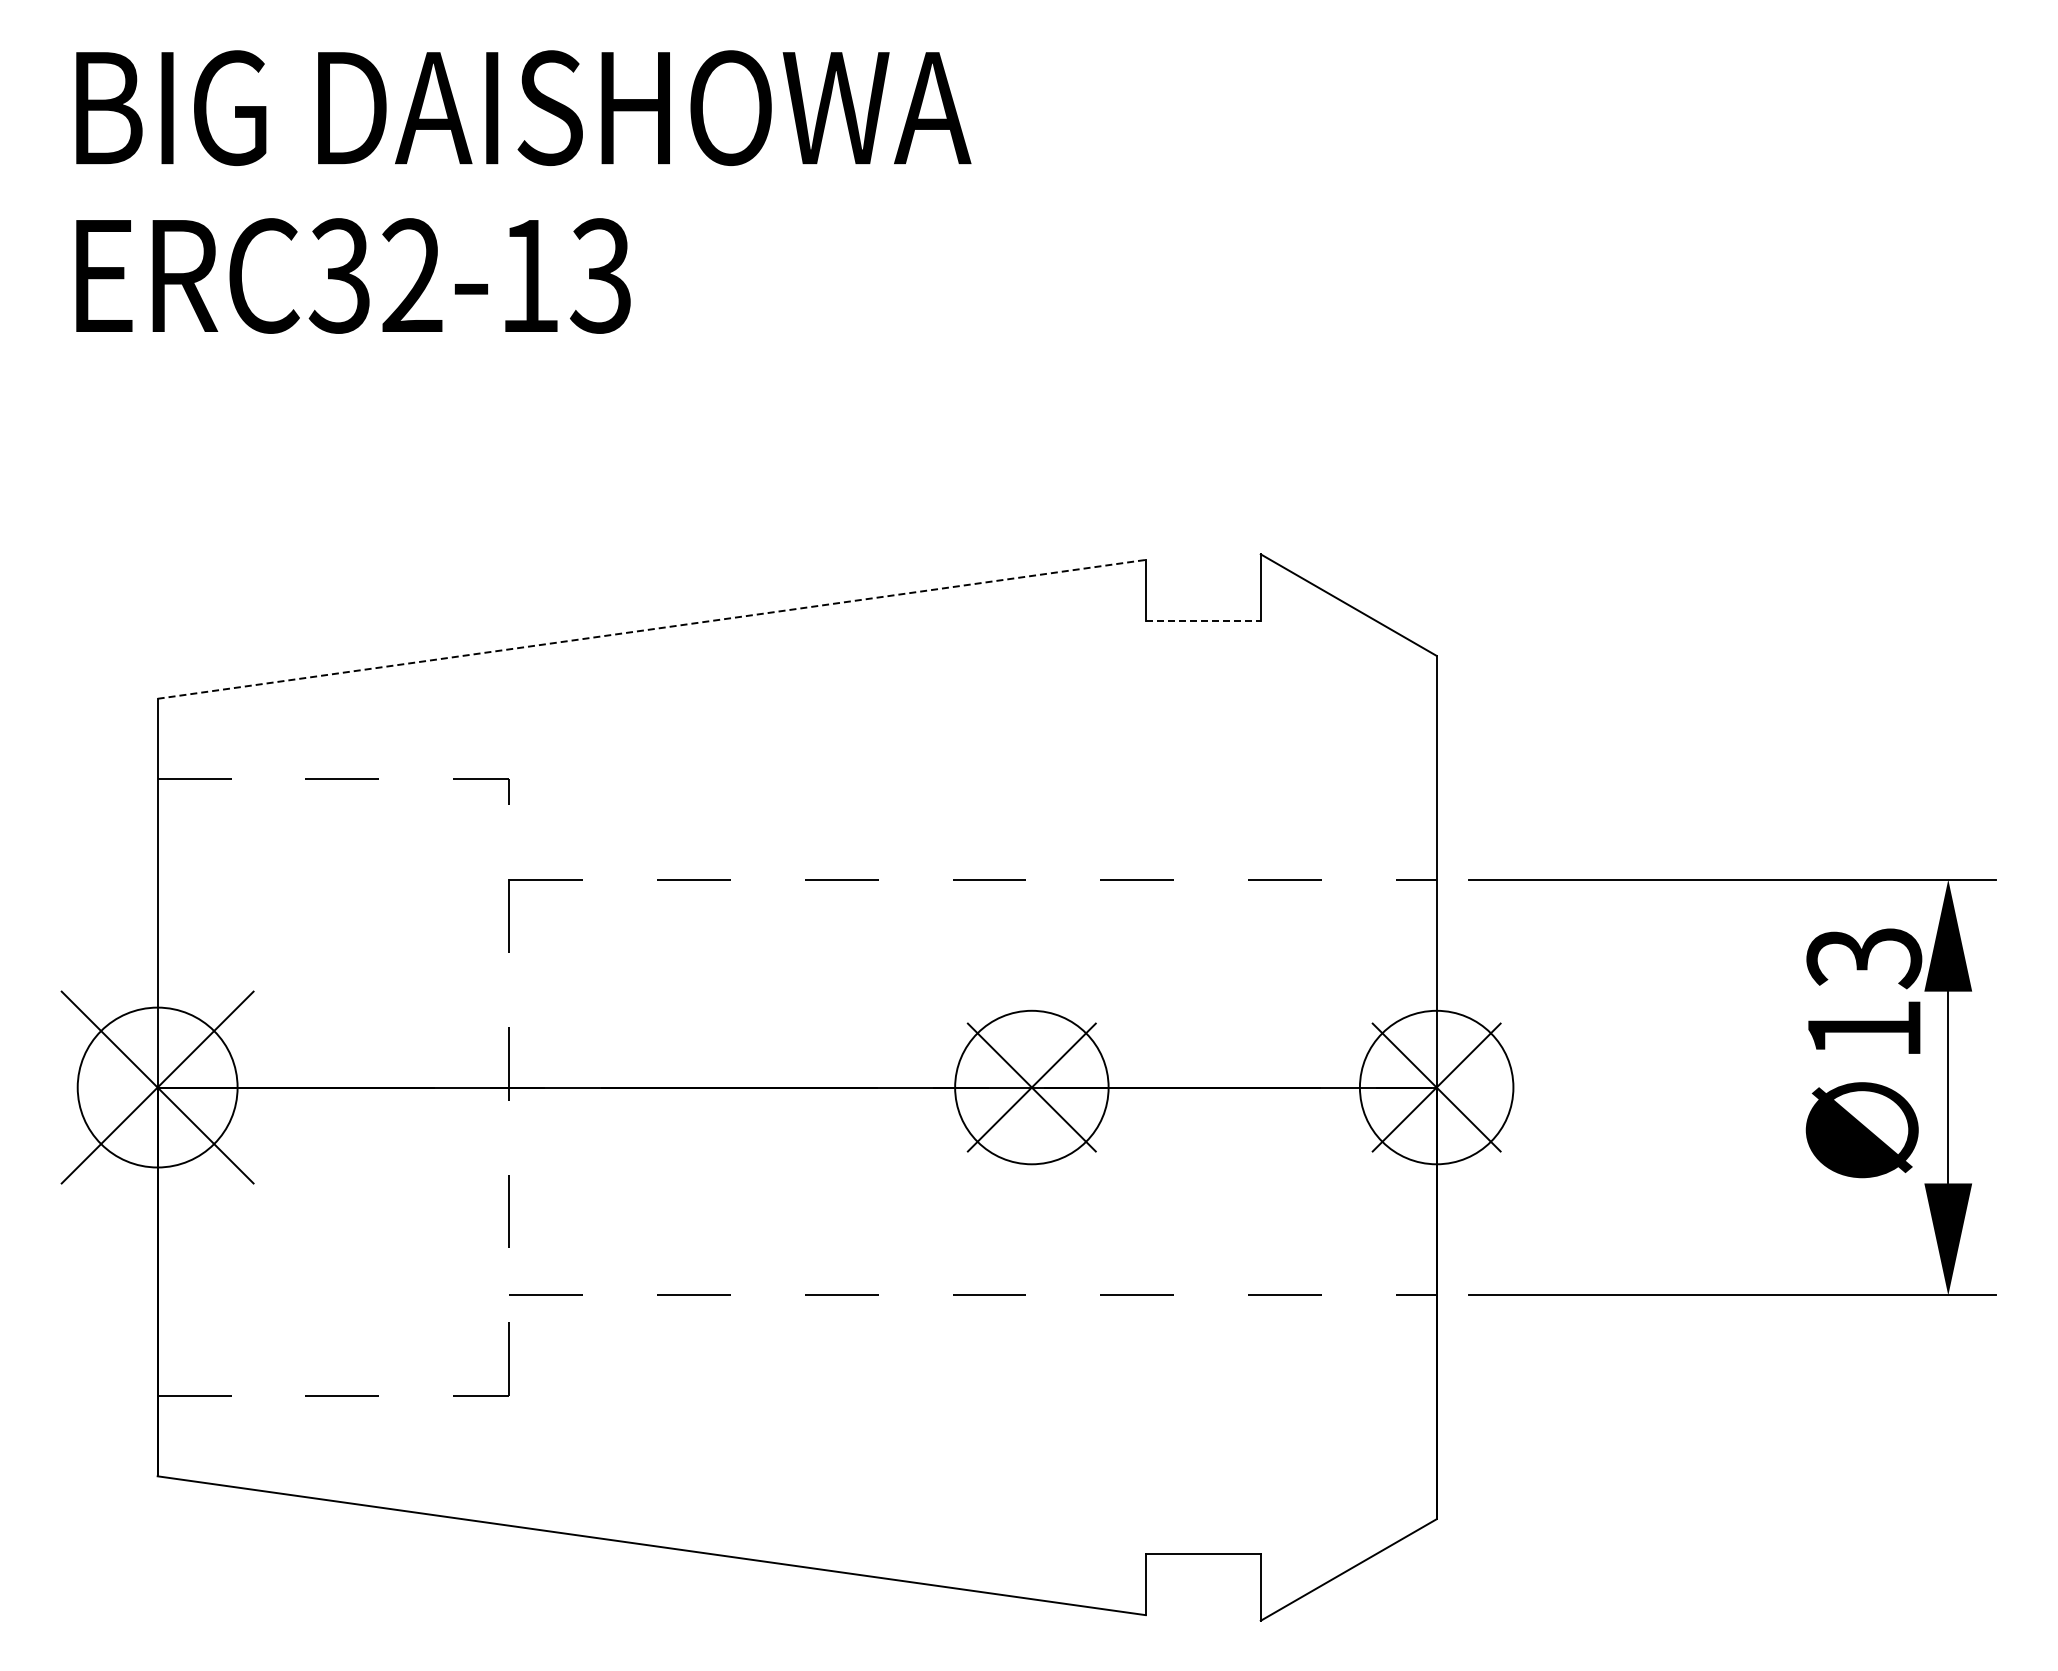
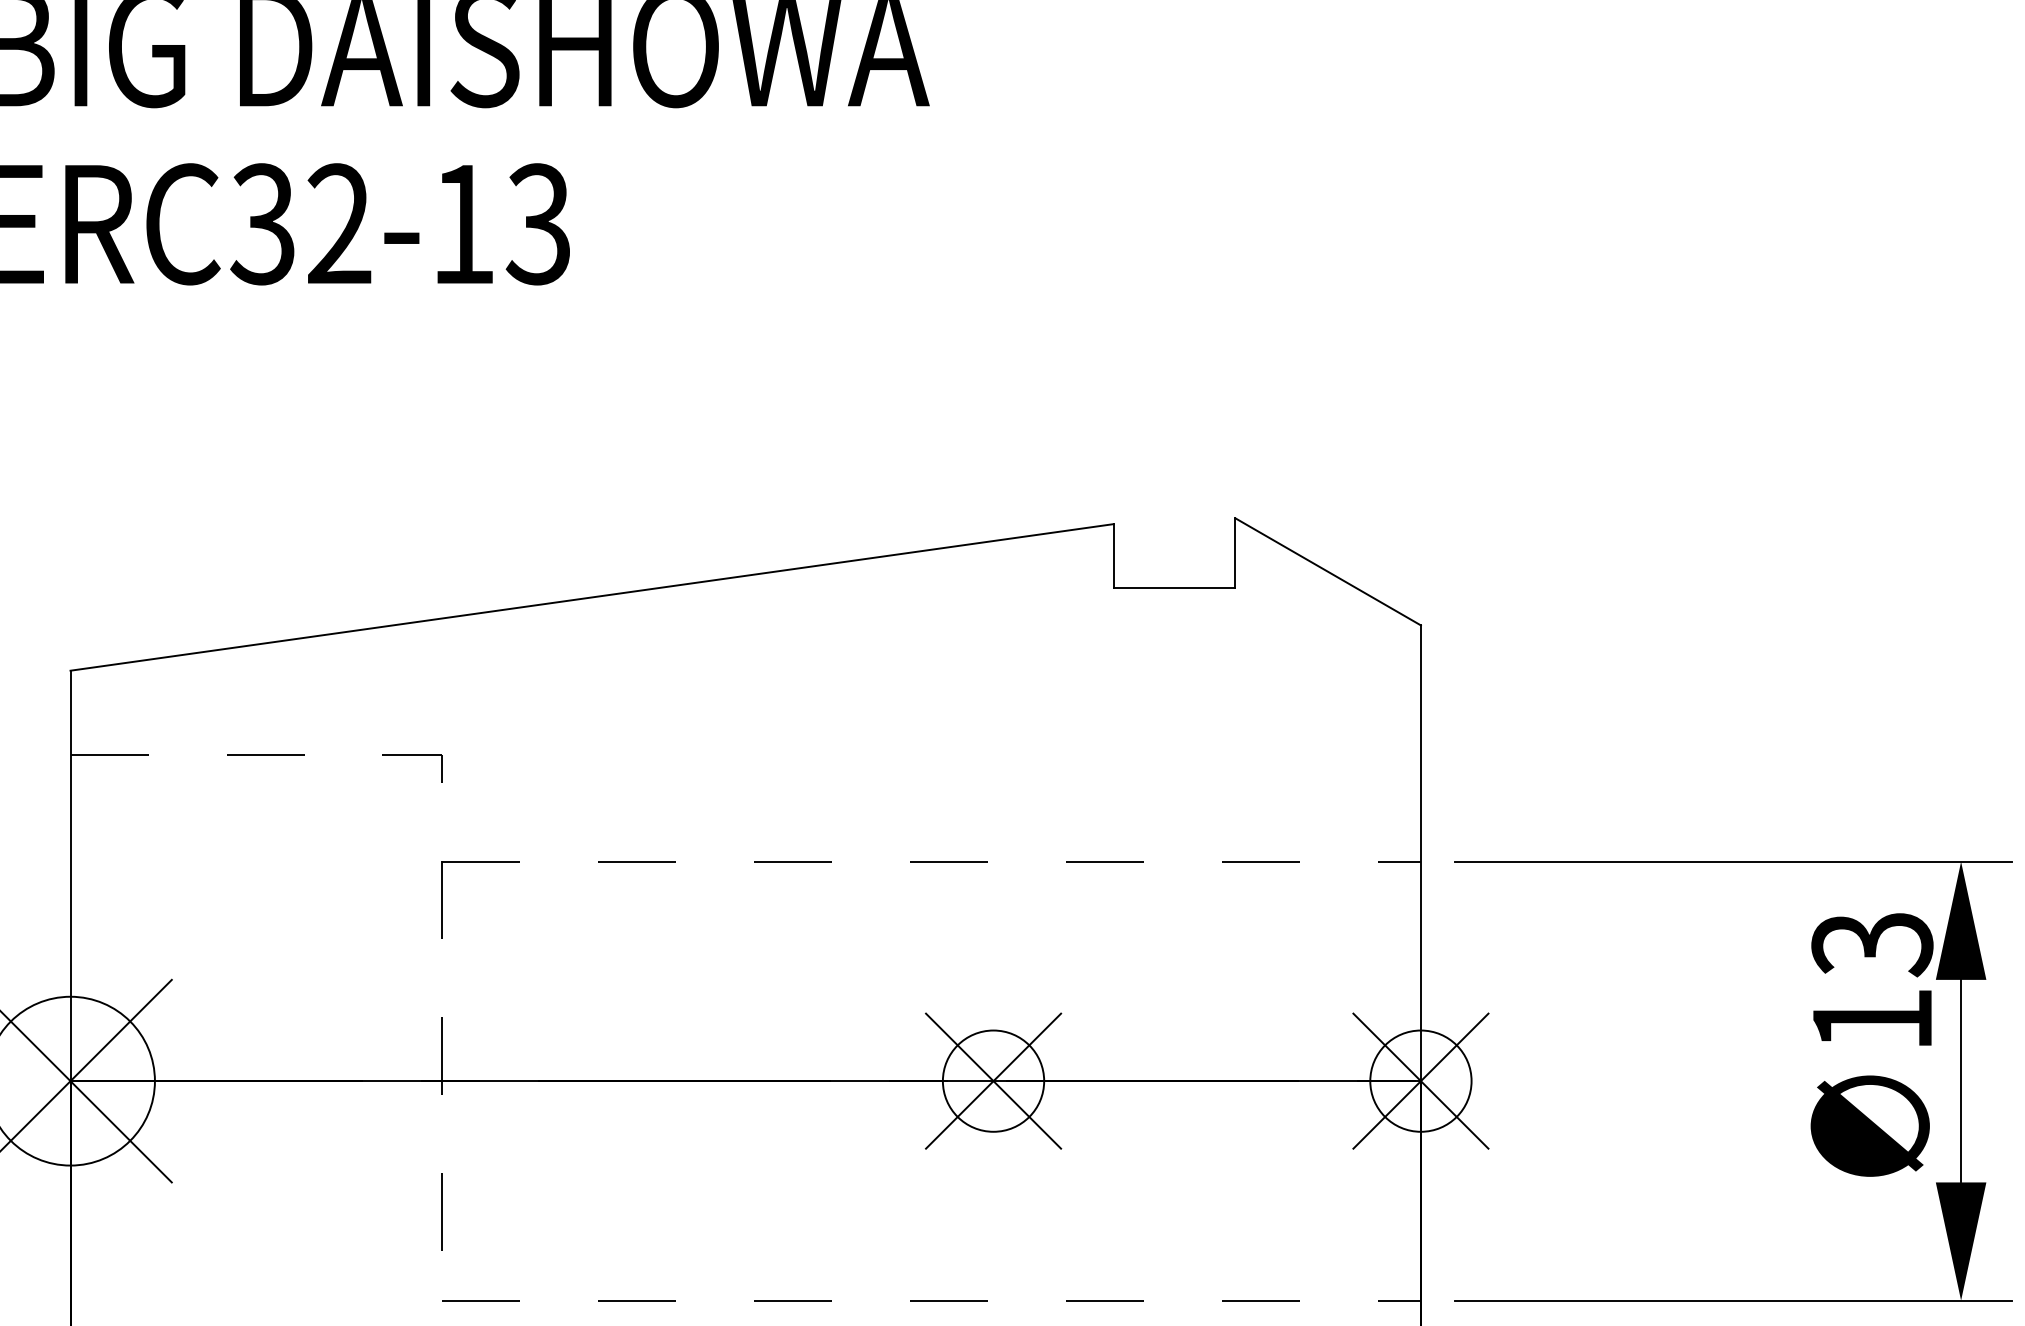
line: (1203, 620) -> (1174, 588), dashed -> solid
line: (651, 629) -> (591, 597), dashed -> solid
circle: (1031, 1087) -> (993, 1081), size x0.62
circle: (1436, 1087) -> (1420, 1081), size x0.62

